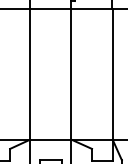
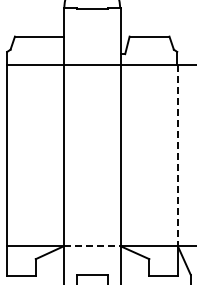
line: (112, 74) -> (177, 155), solid -> dashed
line: (51, 139) -> (92, 246), solid -> dashed

